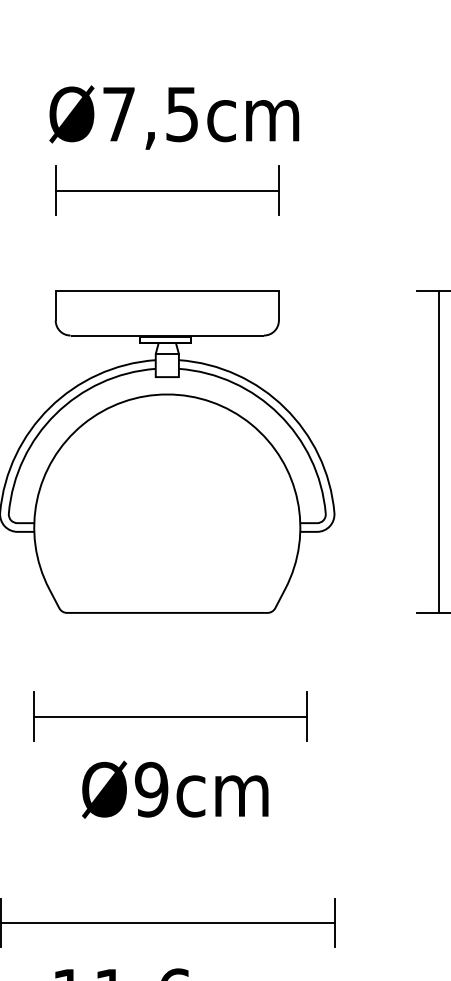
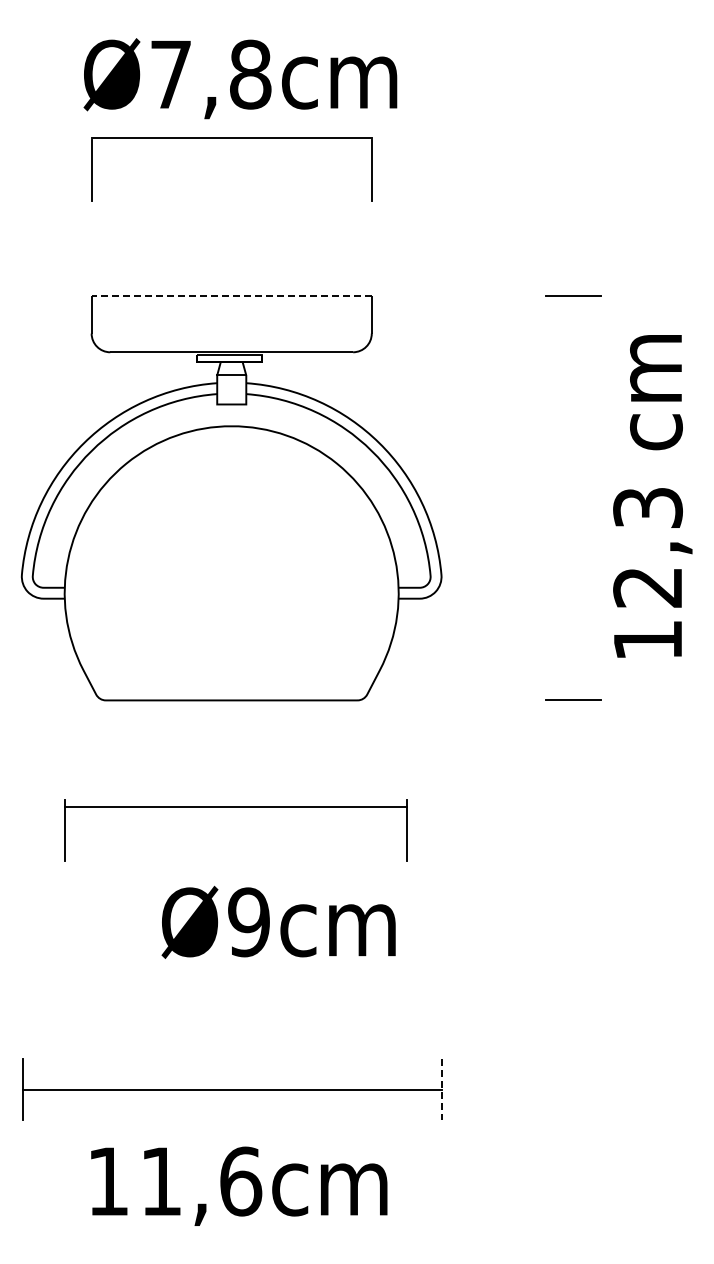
text: (182, 114) -> (250, 74), Ø7,5cm -> Ø7,8cm
line: (167, 190) -> (231, 138), moved
line: (167, 291) -> (231, 296), solid -> dashed
line: (439, 452) -> (573, 498), removed
line: (170, 716) -> (235, 806), moved
text: (175, 789) -> (278, 921), moved
line: (335, 923) -> (442, 1090), solid -> dashed

